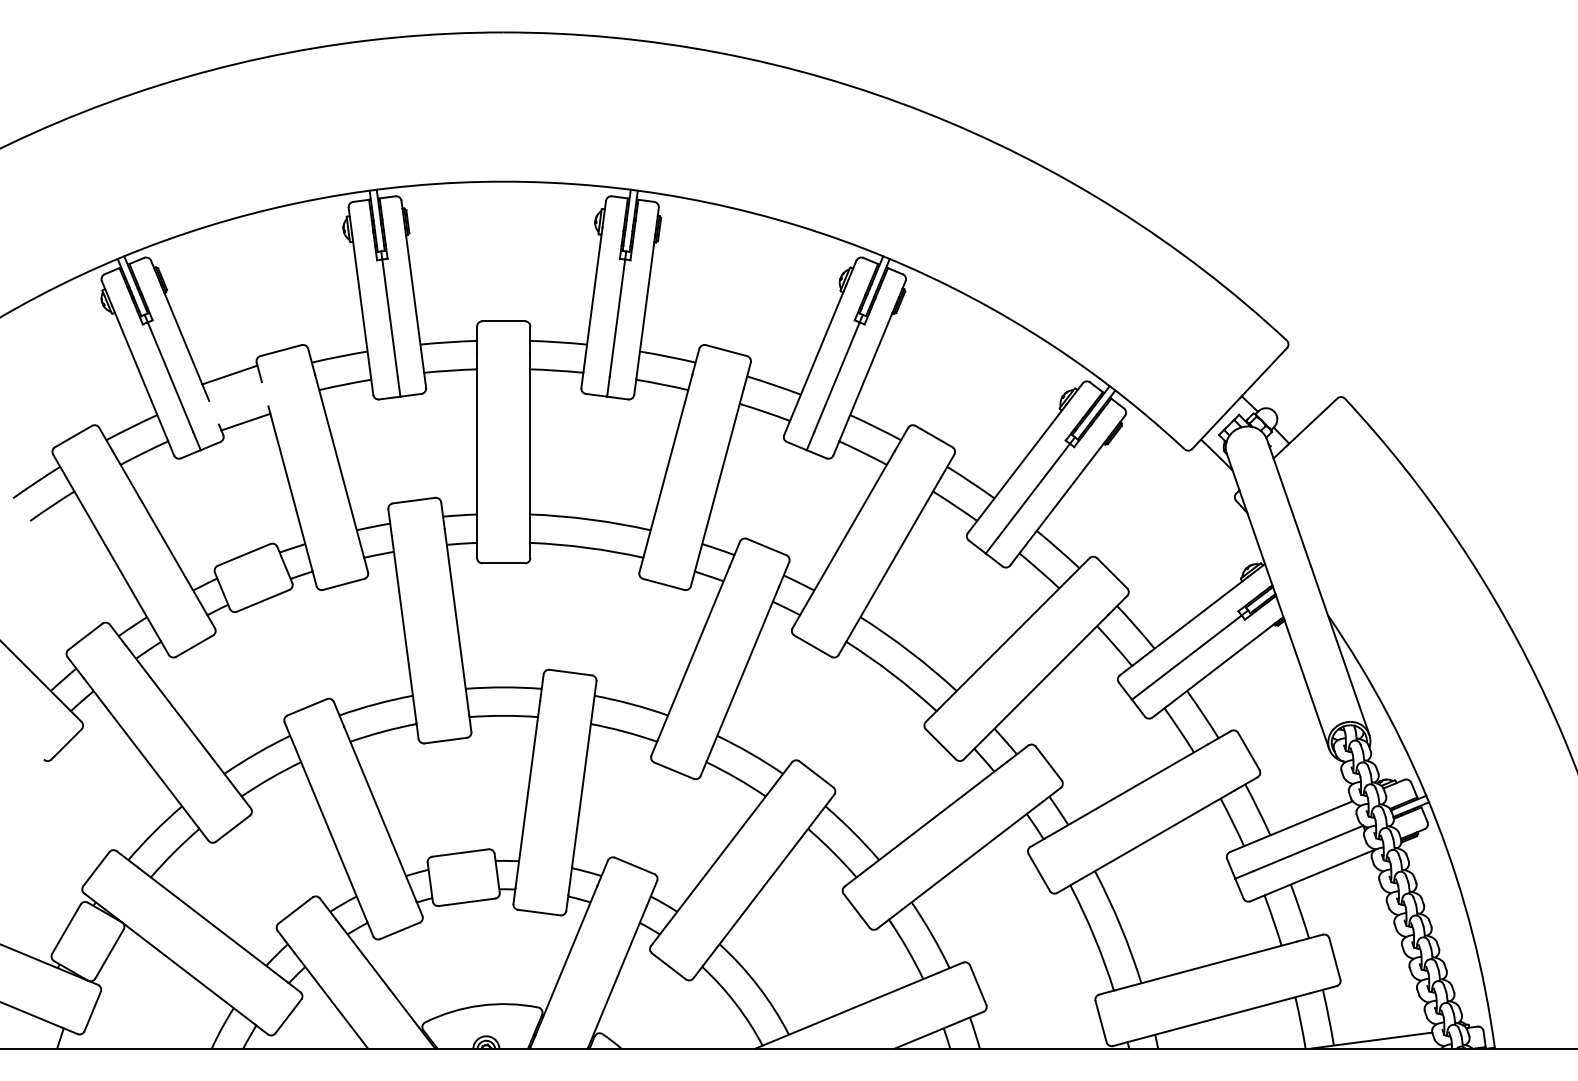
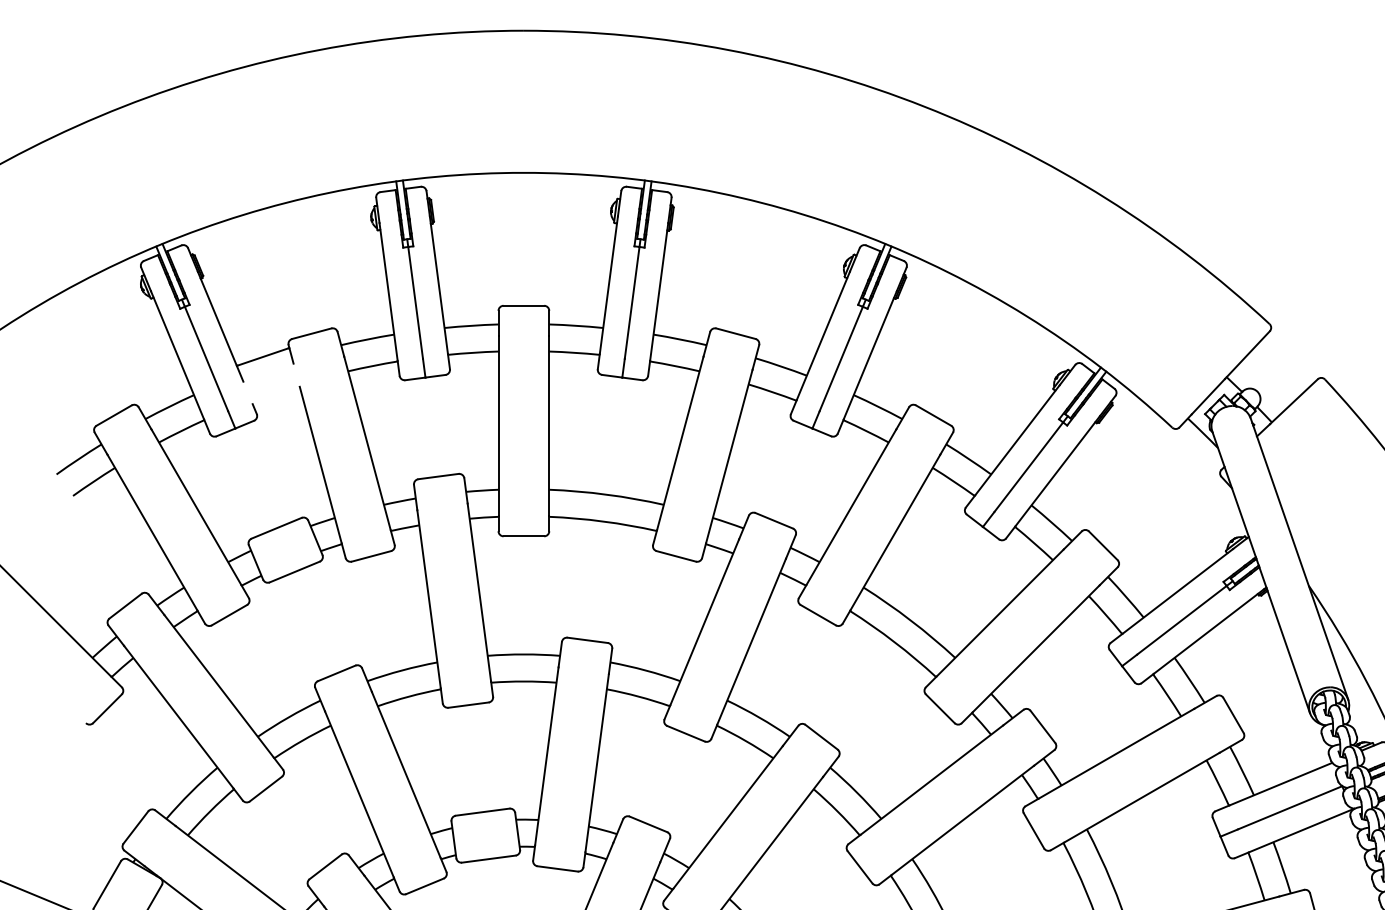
line: (245, 421) -> (277, 401), removed

